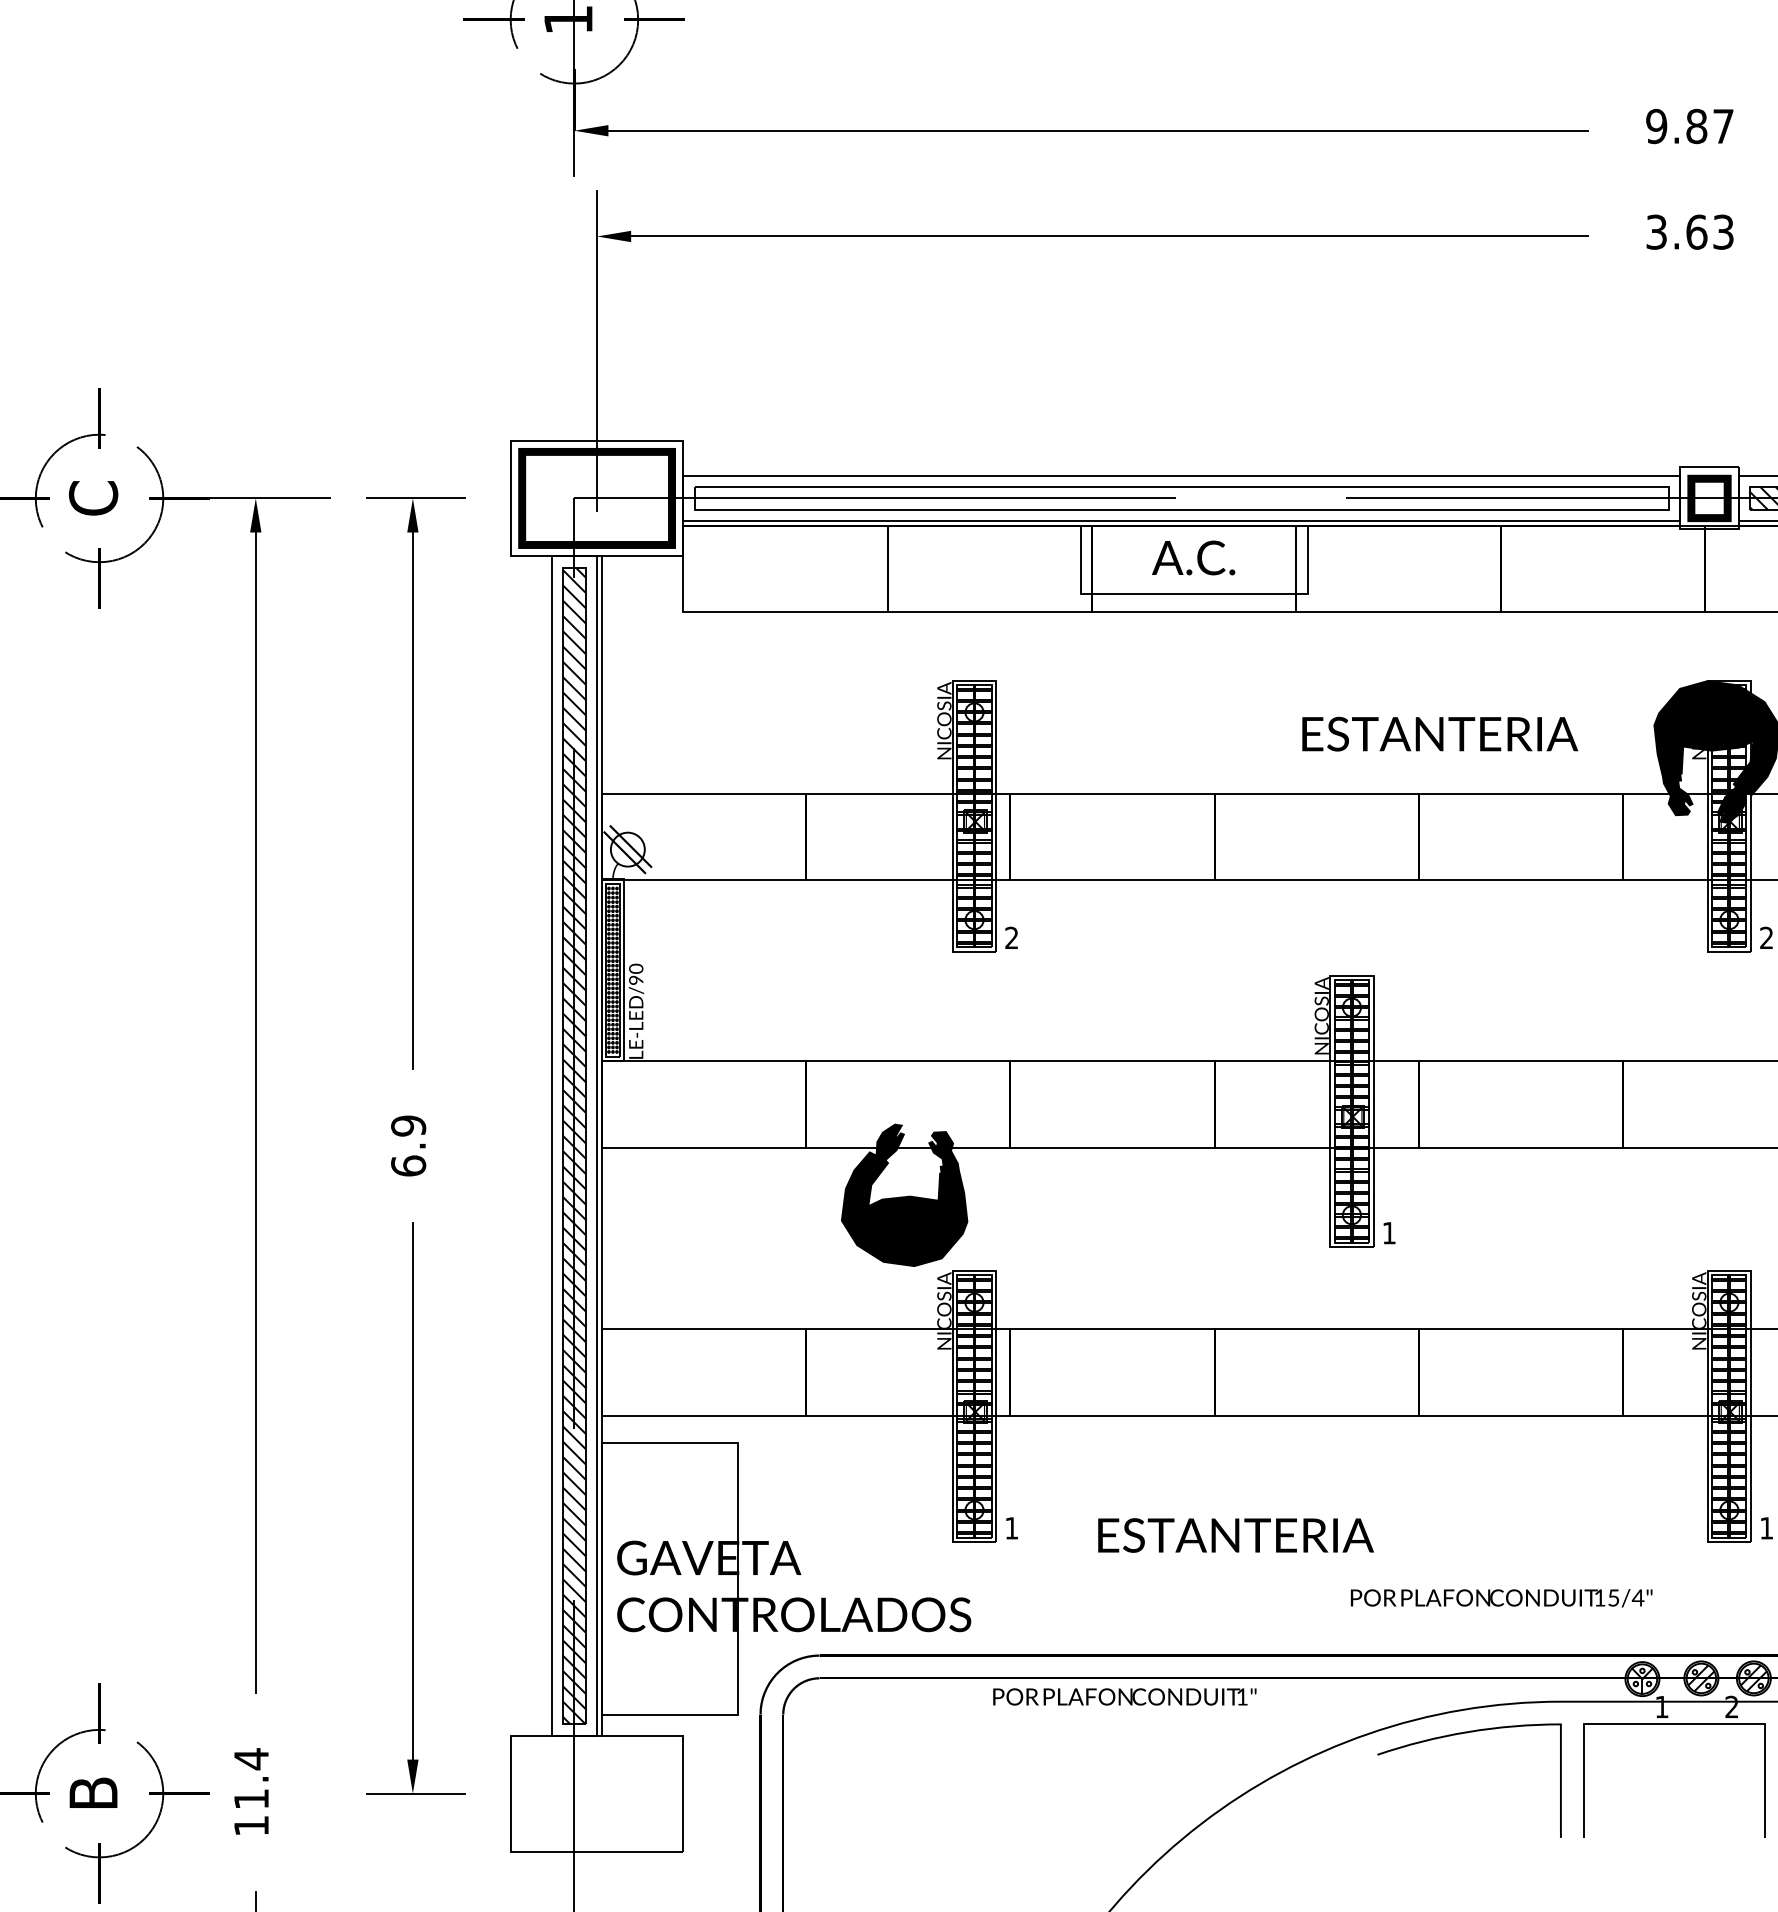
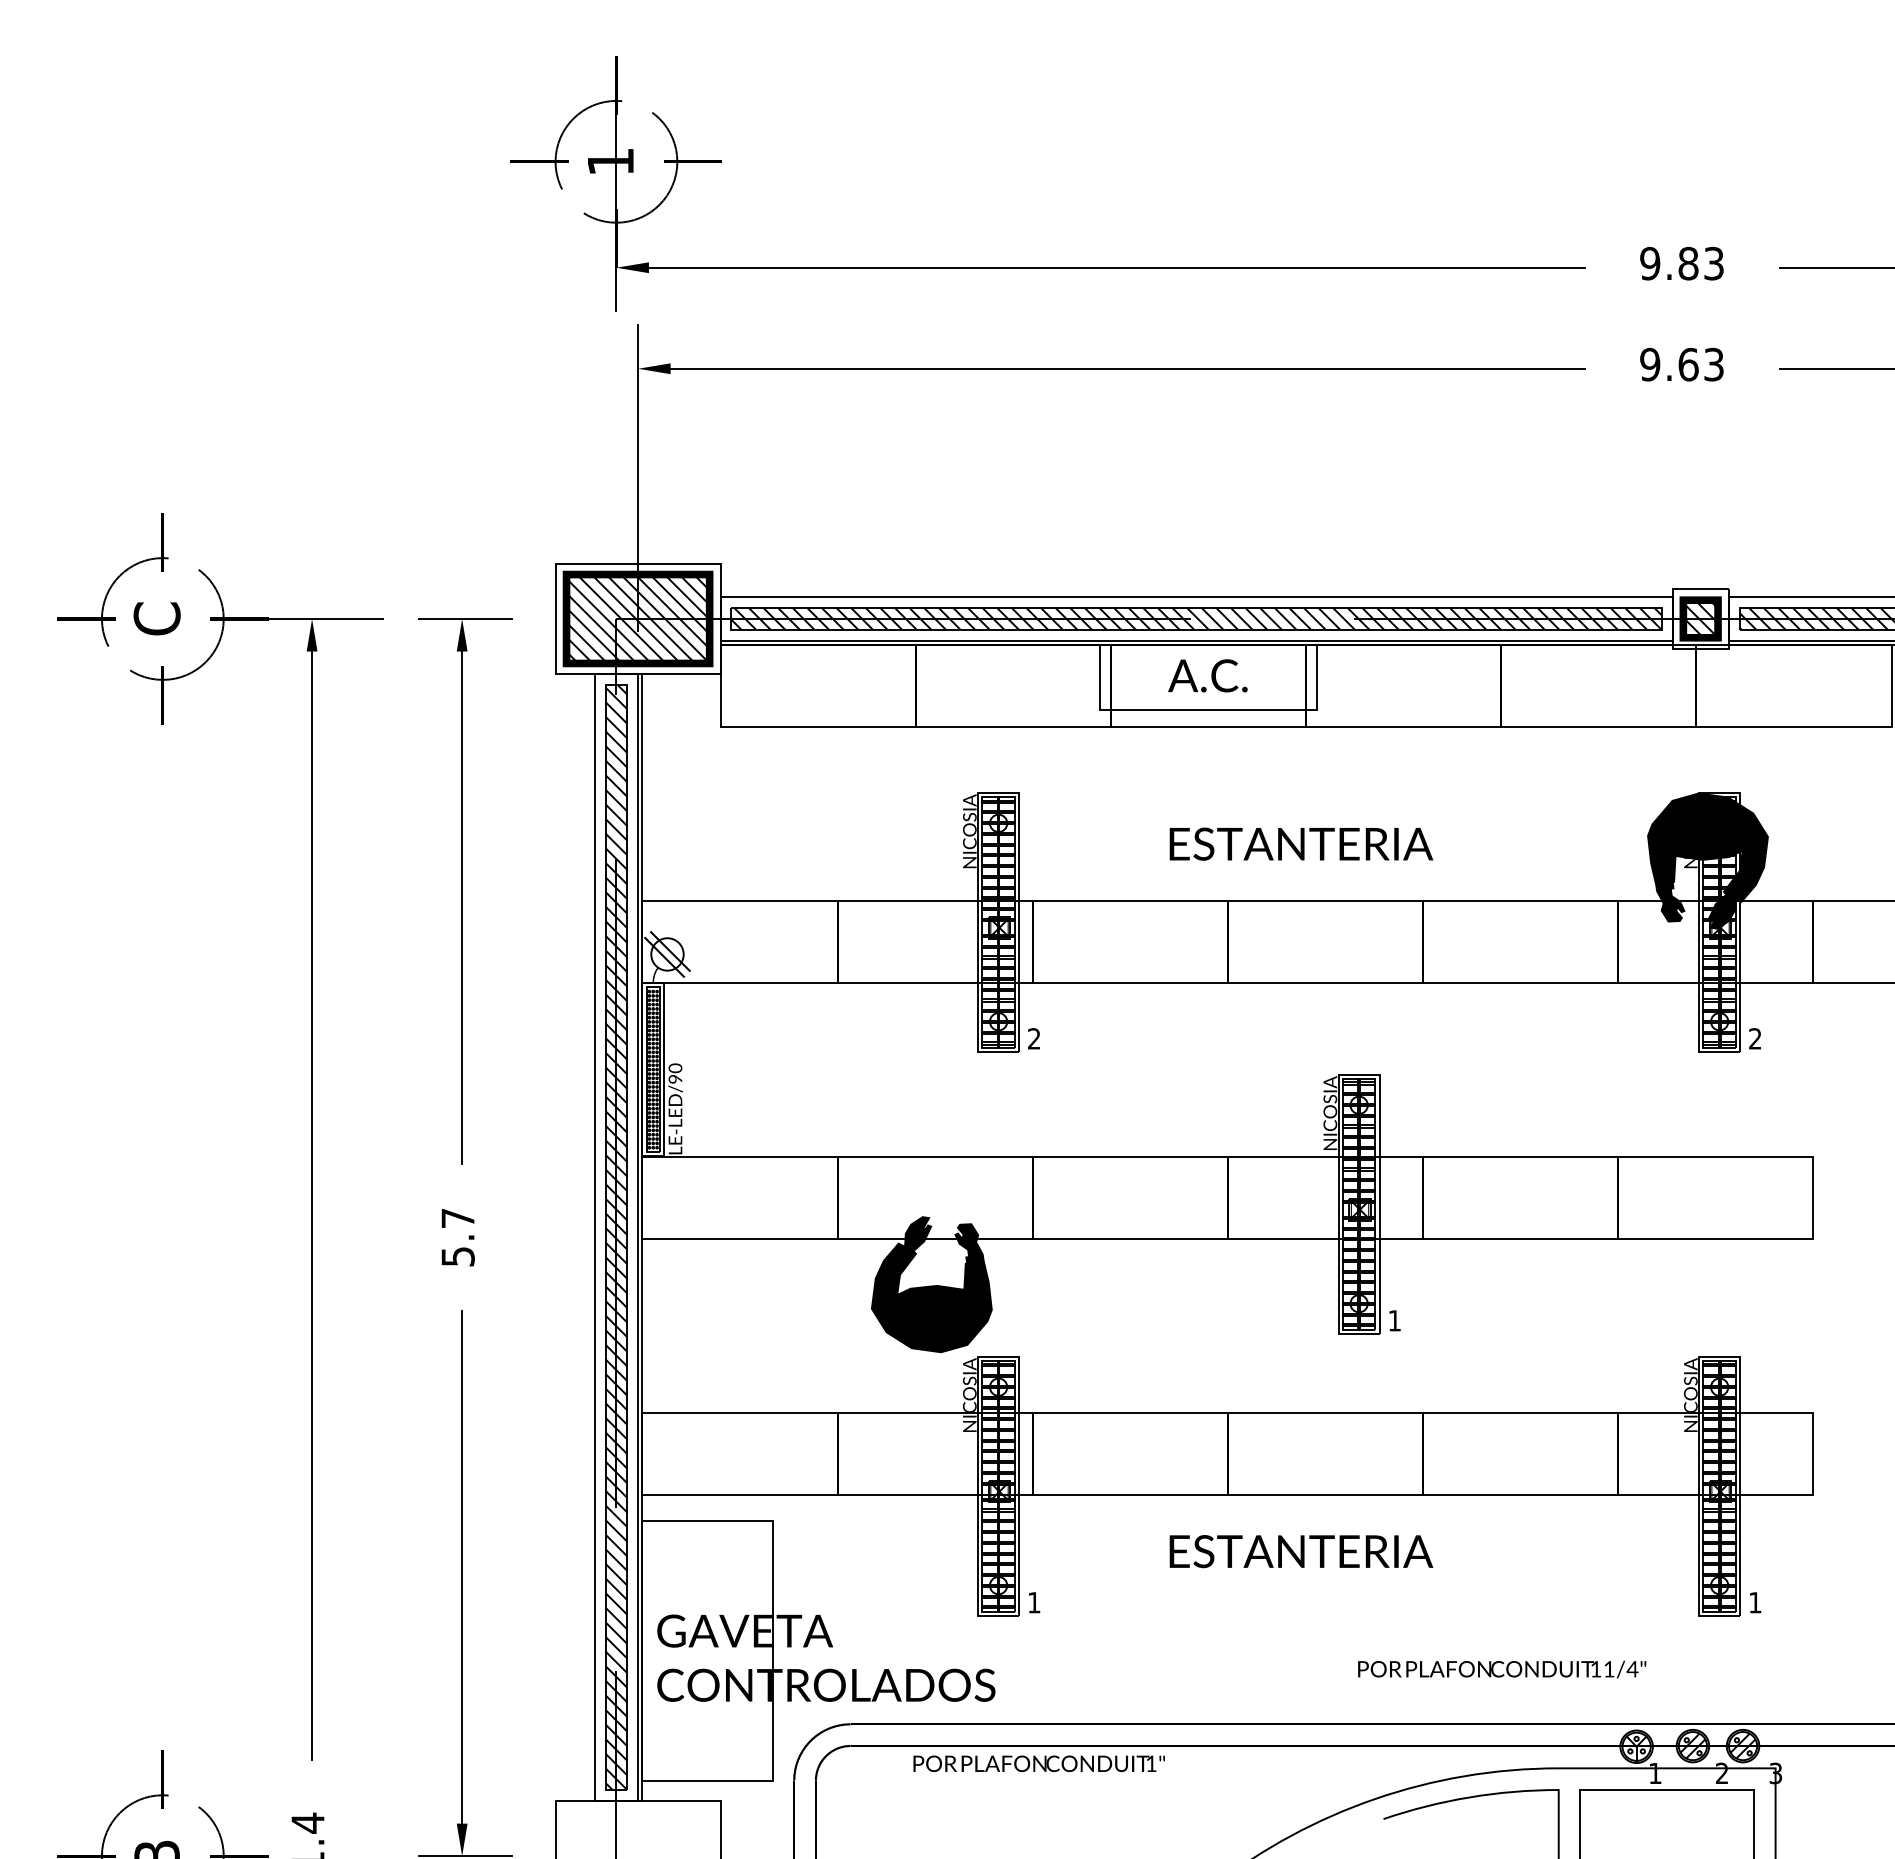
text: (1722, 126) -> (1713, 263), 9.87 -> 9.83
text: (1656, 232) -> (1650, 364), 3.63 -> 9.63
hatch: (596, 497) -> (637, 618), added
hatch: (1181, 497) -> (1196, 618), added
hatch: (1709, 497) -> (1700, 618), added
text: (1440, 733) -> (1301, 843), moved
text: (408, 1145) -> (457, 1237), 6.9 -> 5.7
text: (1236, 1535) -> (1301, 1551), moved
text: (1614, 1598) -> (1609, 1669), 15/4" -> 11/4"
text: (1124, 1696) -> (1038, 1763), moved

